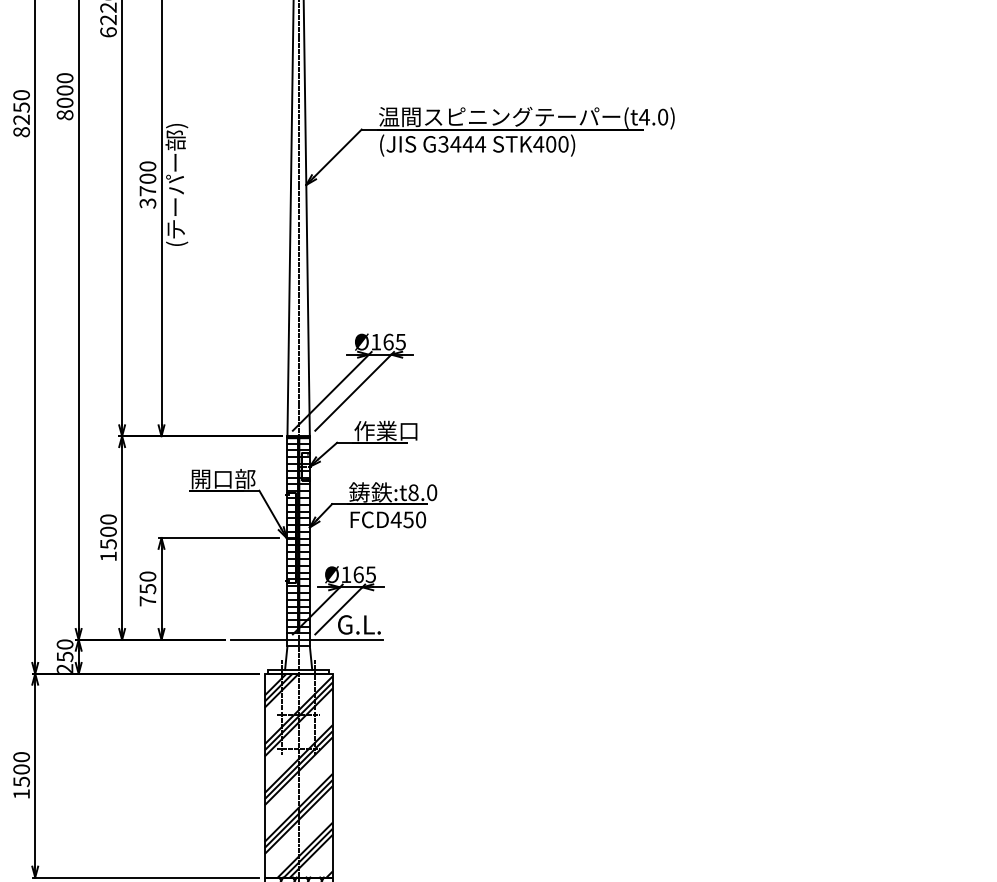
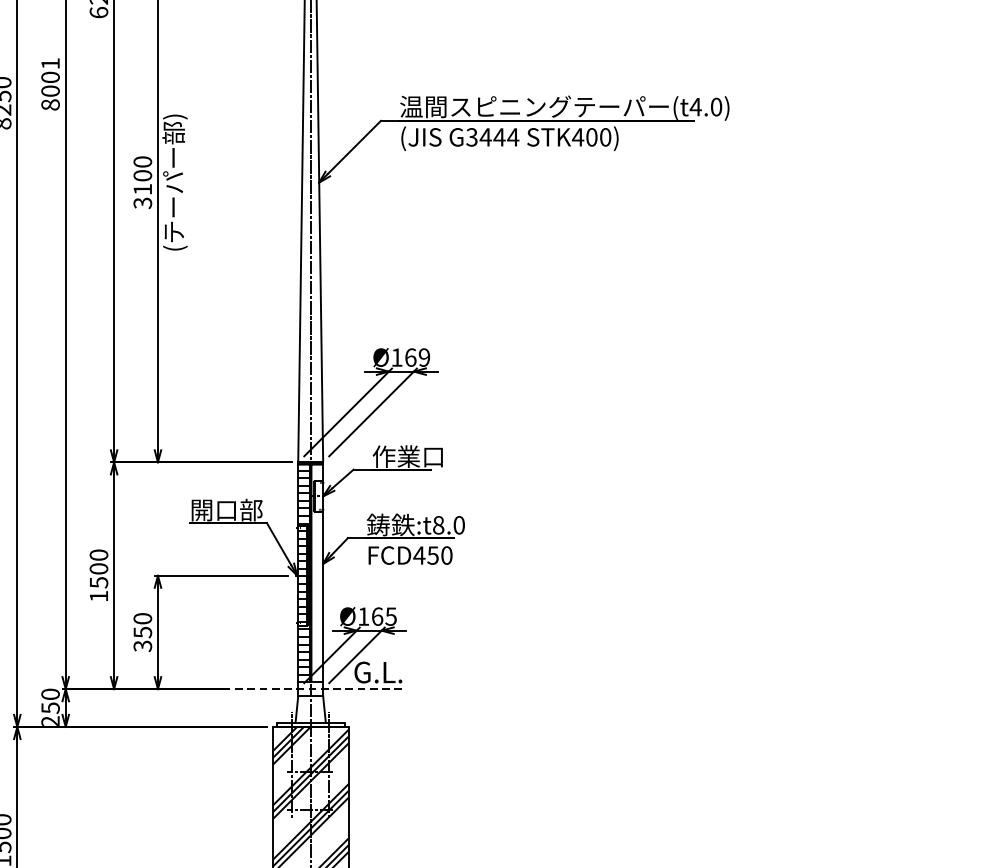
text: (64, 78) -> (49, 64), 8000 -> 8001
text: (147, 191) -> (142, 189), 3700 -> 3100
text: (400, 341) -> (424, 356), Ø165 -> Ø169
hatch: (304, 534) -> (317, 571), removed
text: (147, 601) -> (142, 646), 750 -> 350
line: (307, 639) -> (320, 688), solid -> dashed

